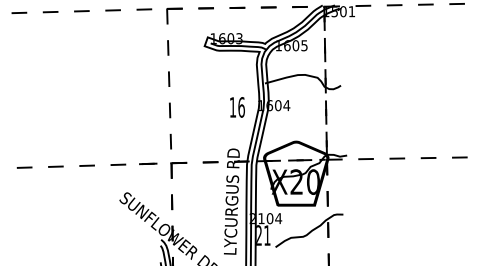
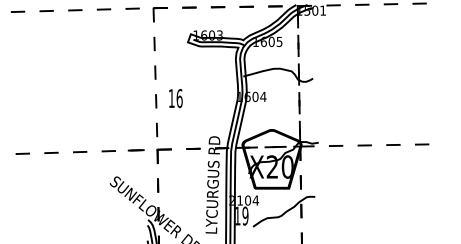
text: (237, 107) -> (175, 98), moved
text: (263, 235) -> (241, 216), 21 -> 19

